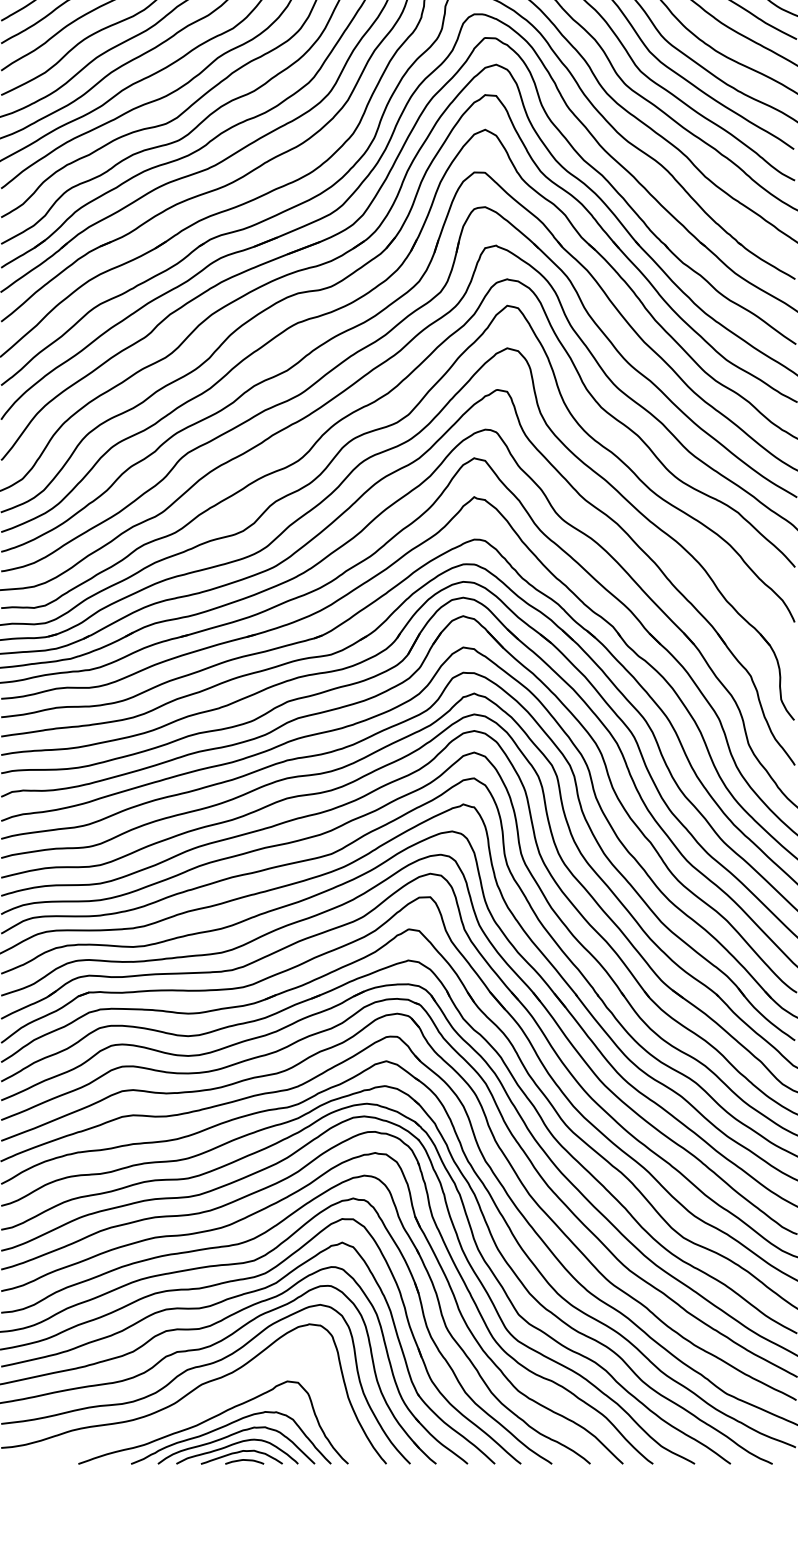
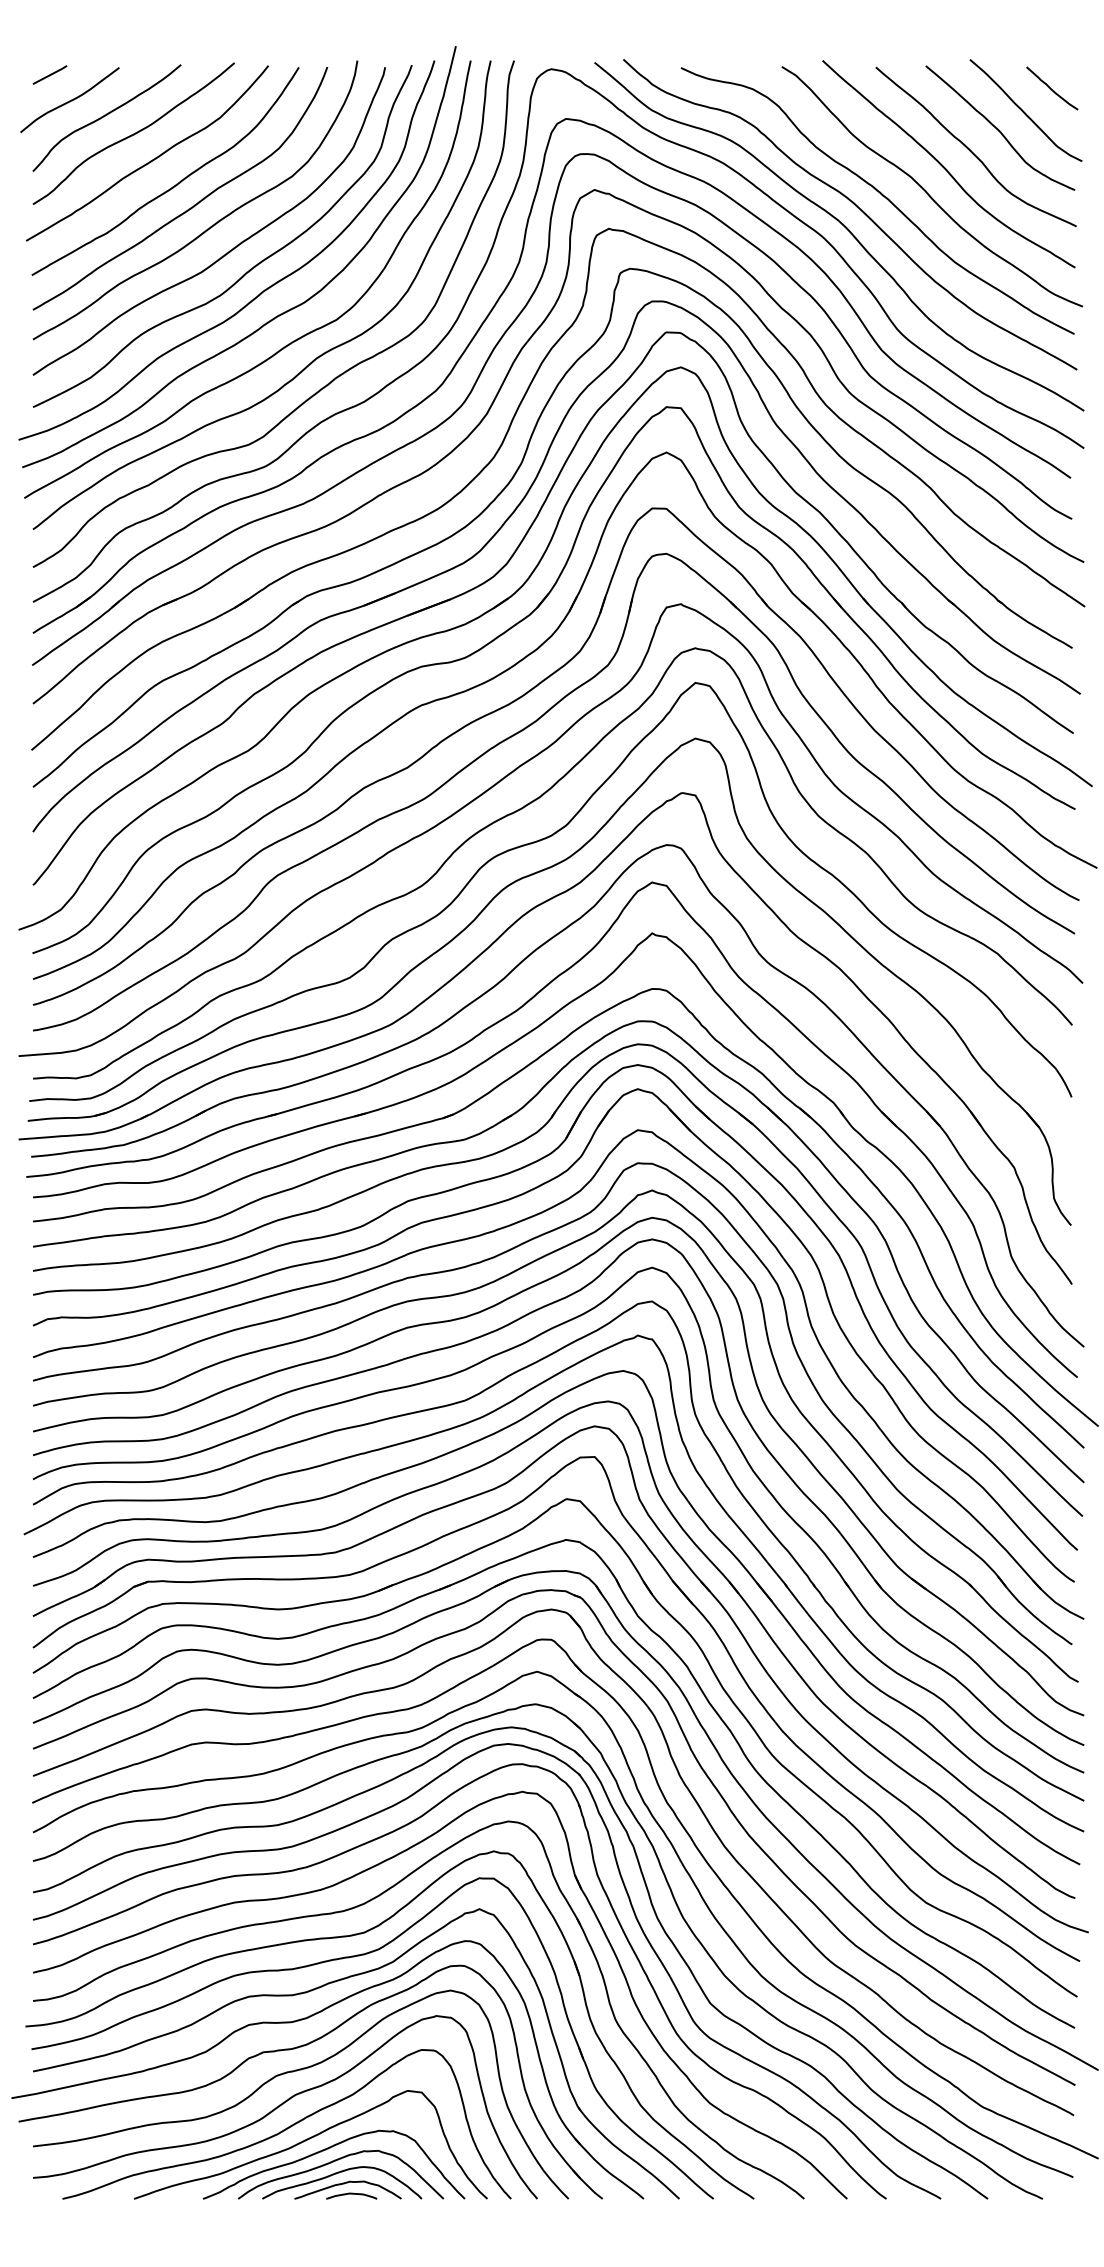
curve: (196, 1408) -> (288, 2126), added

